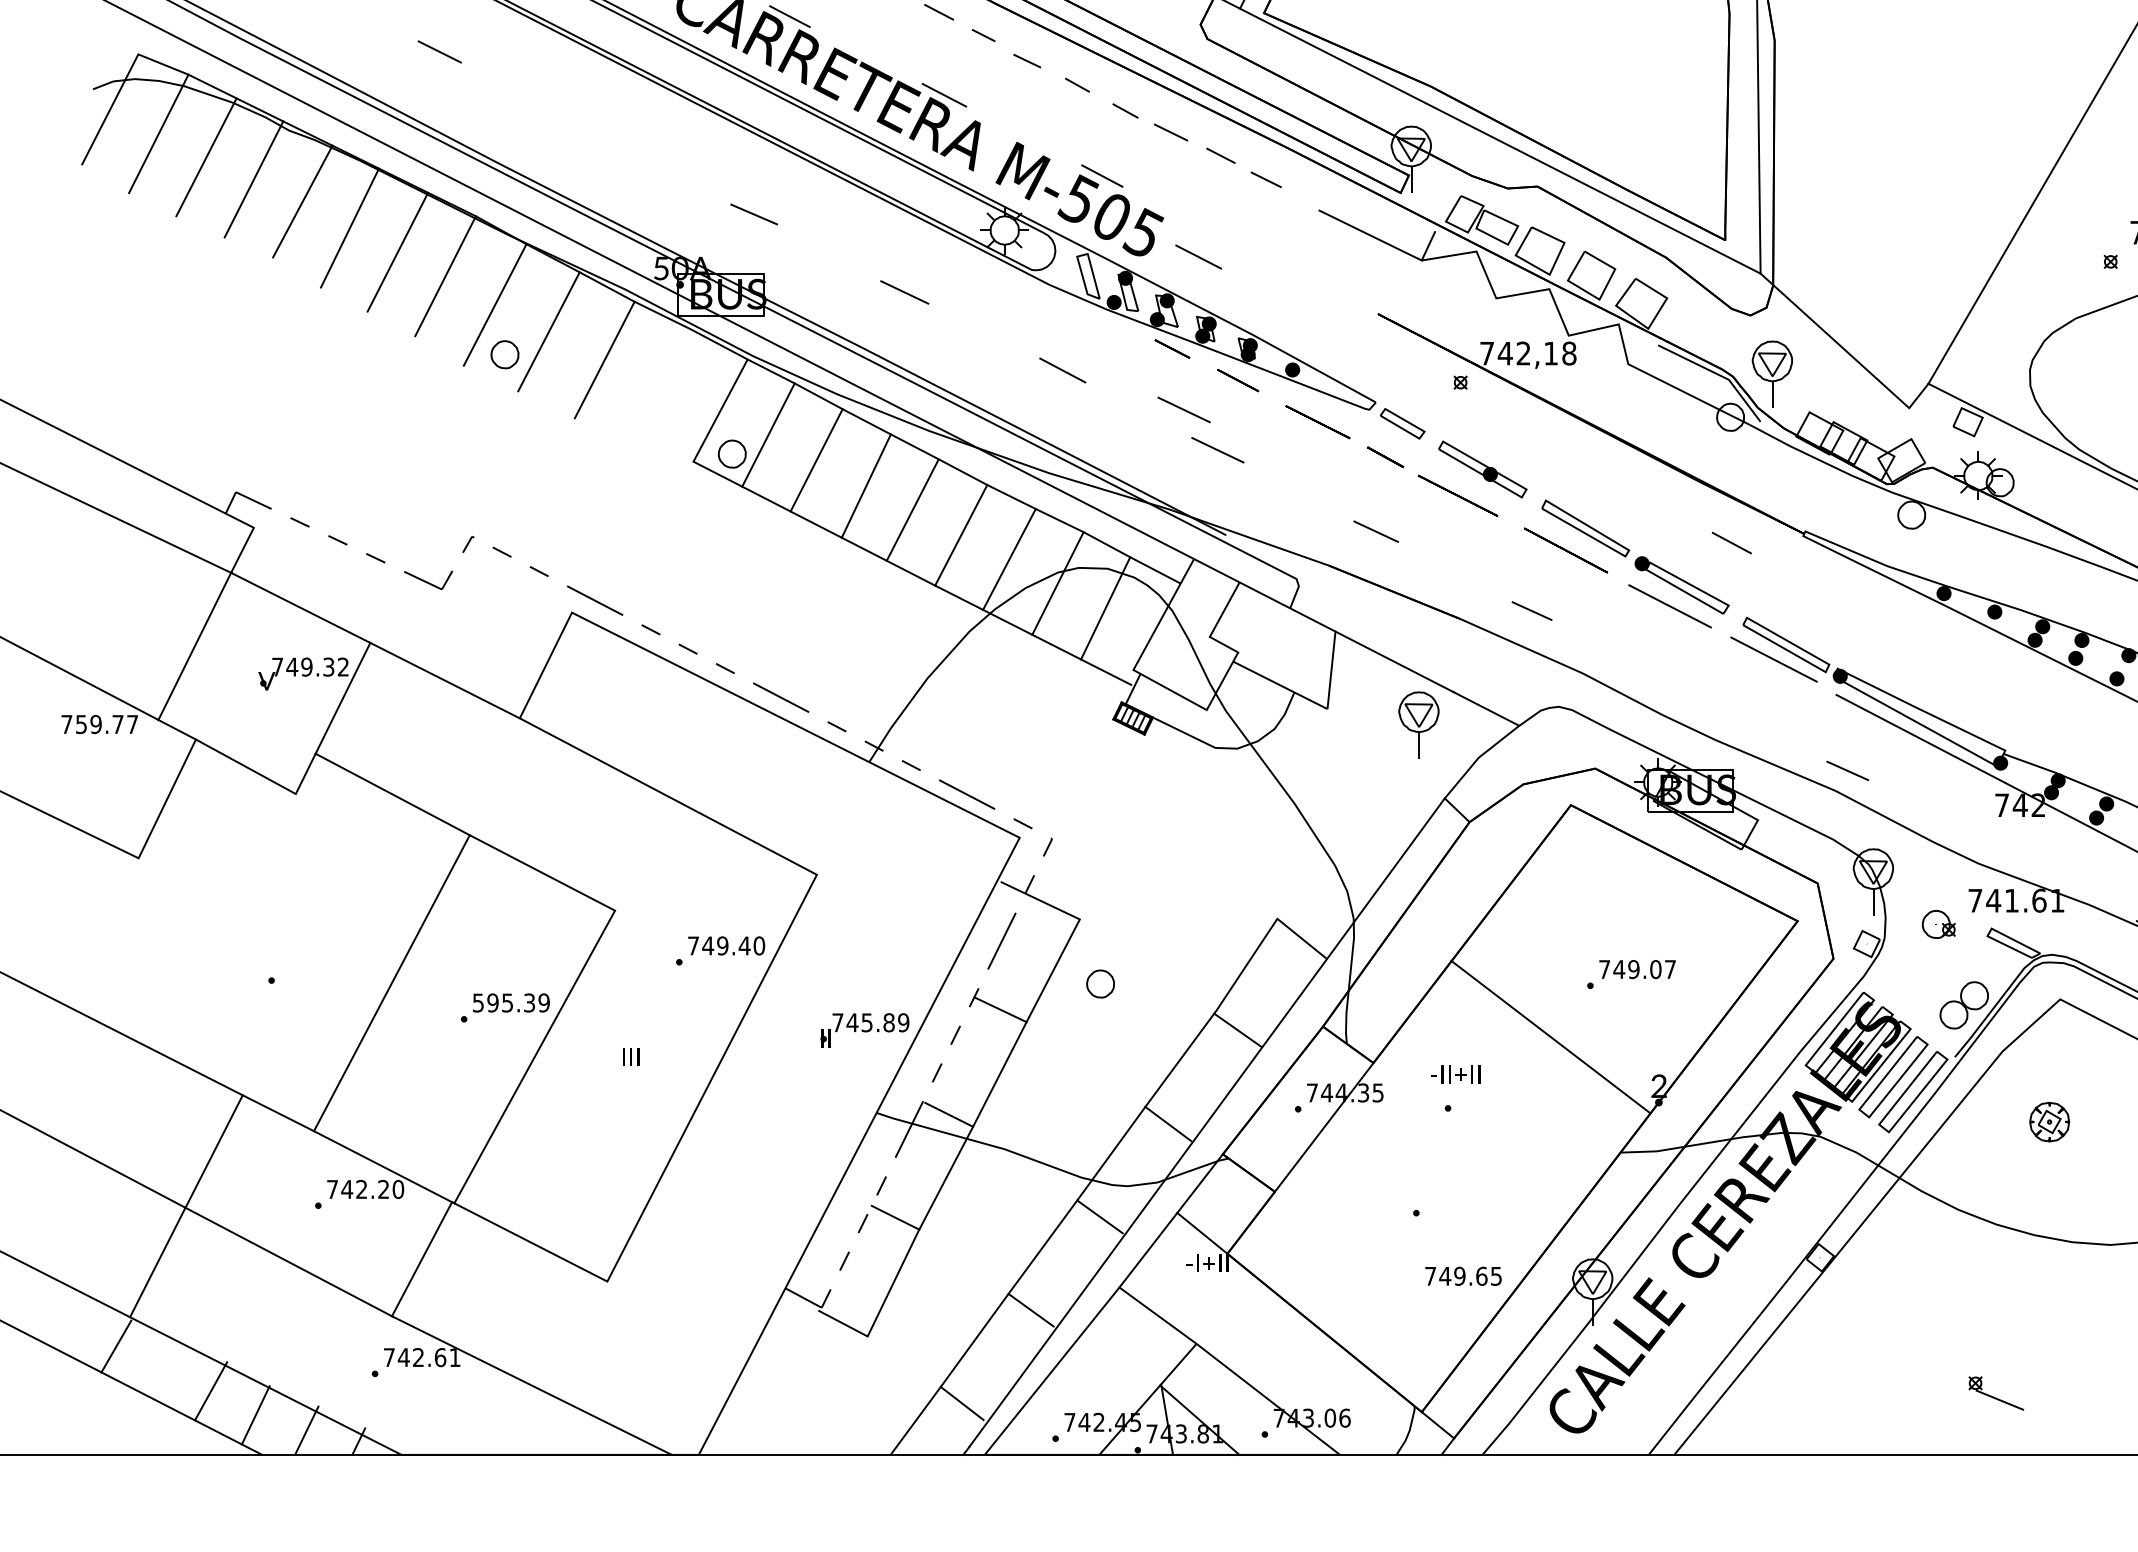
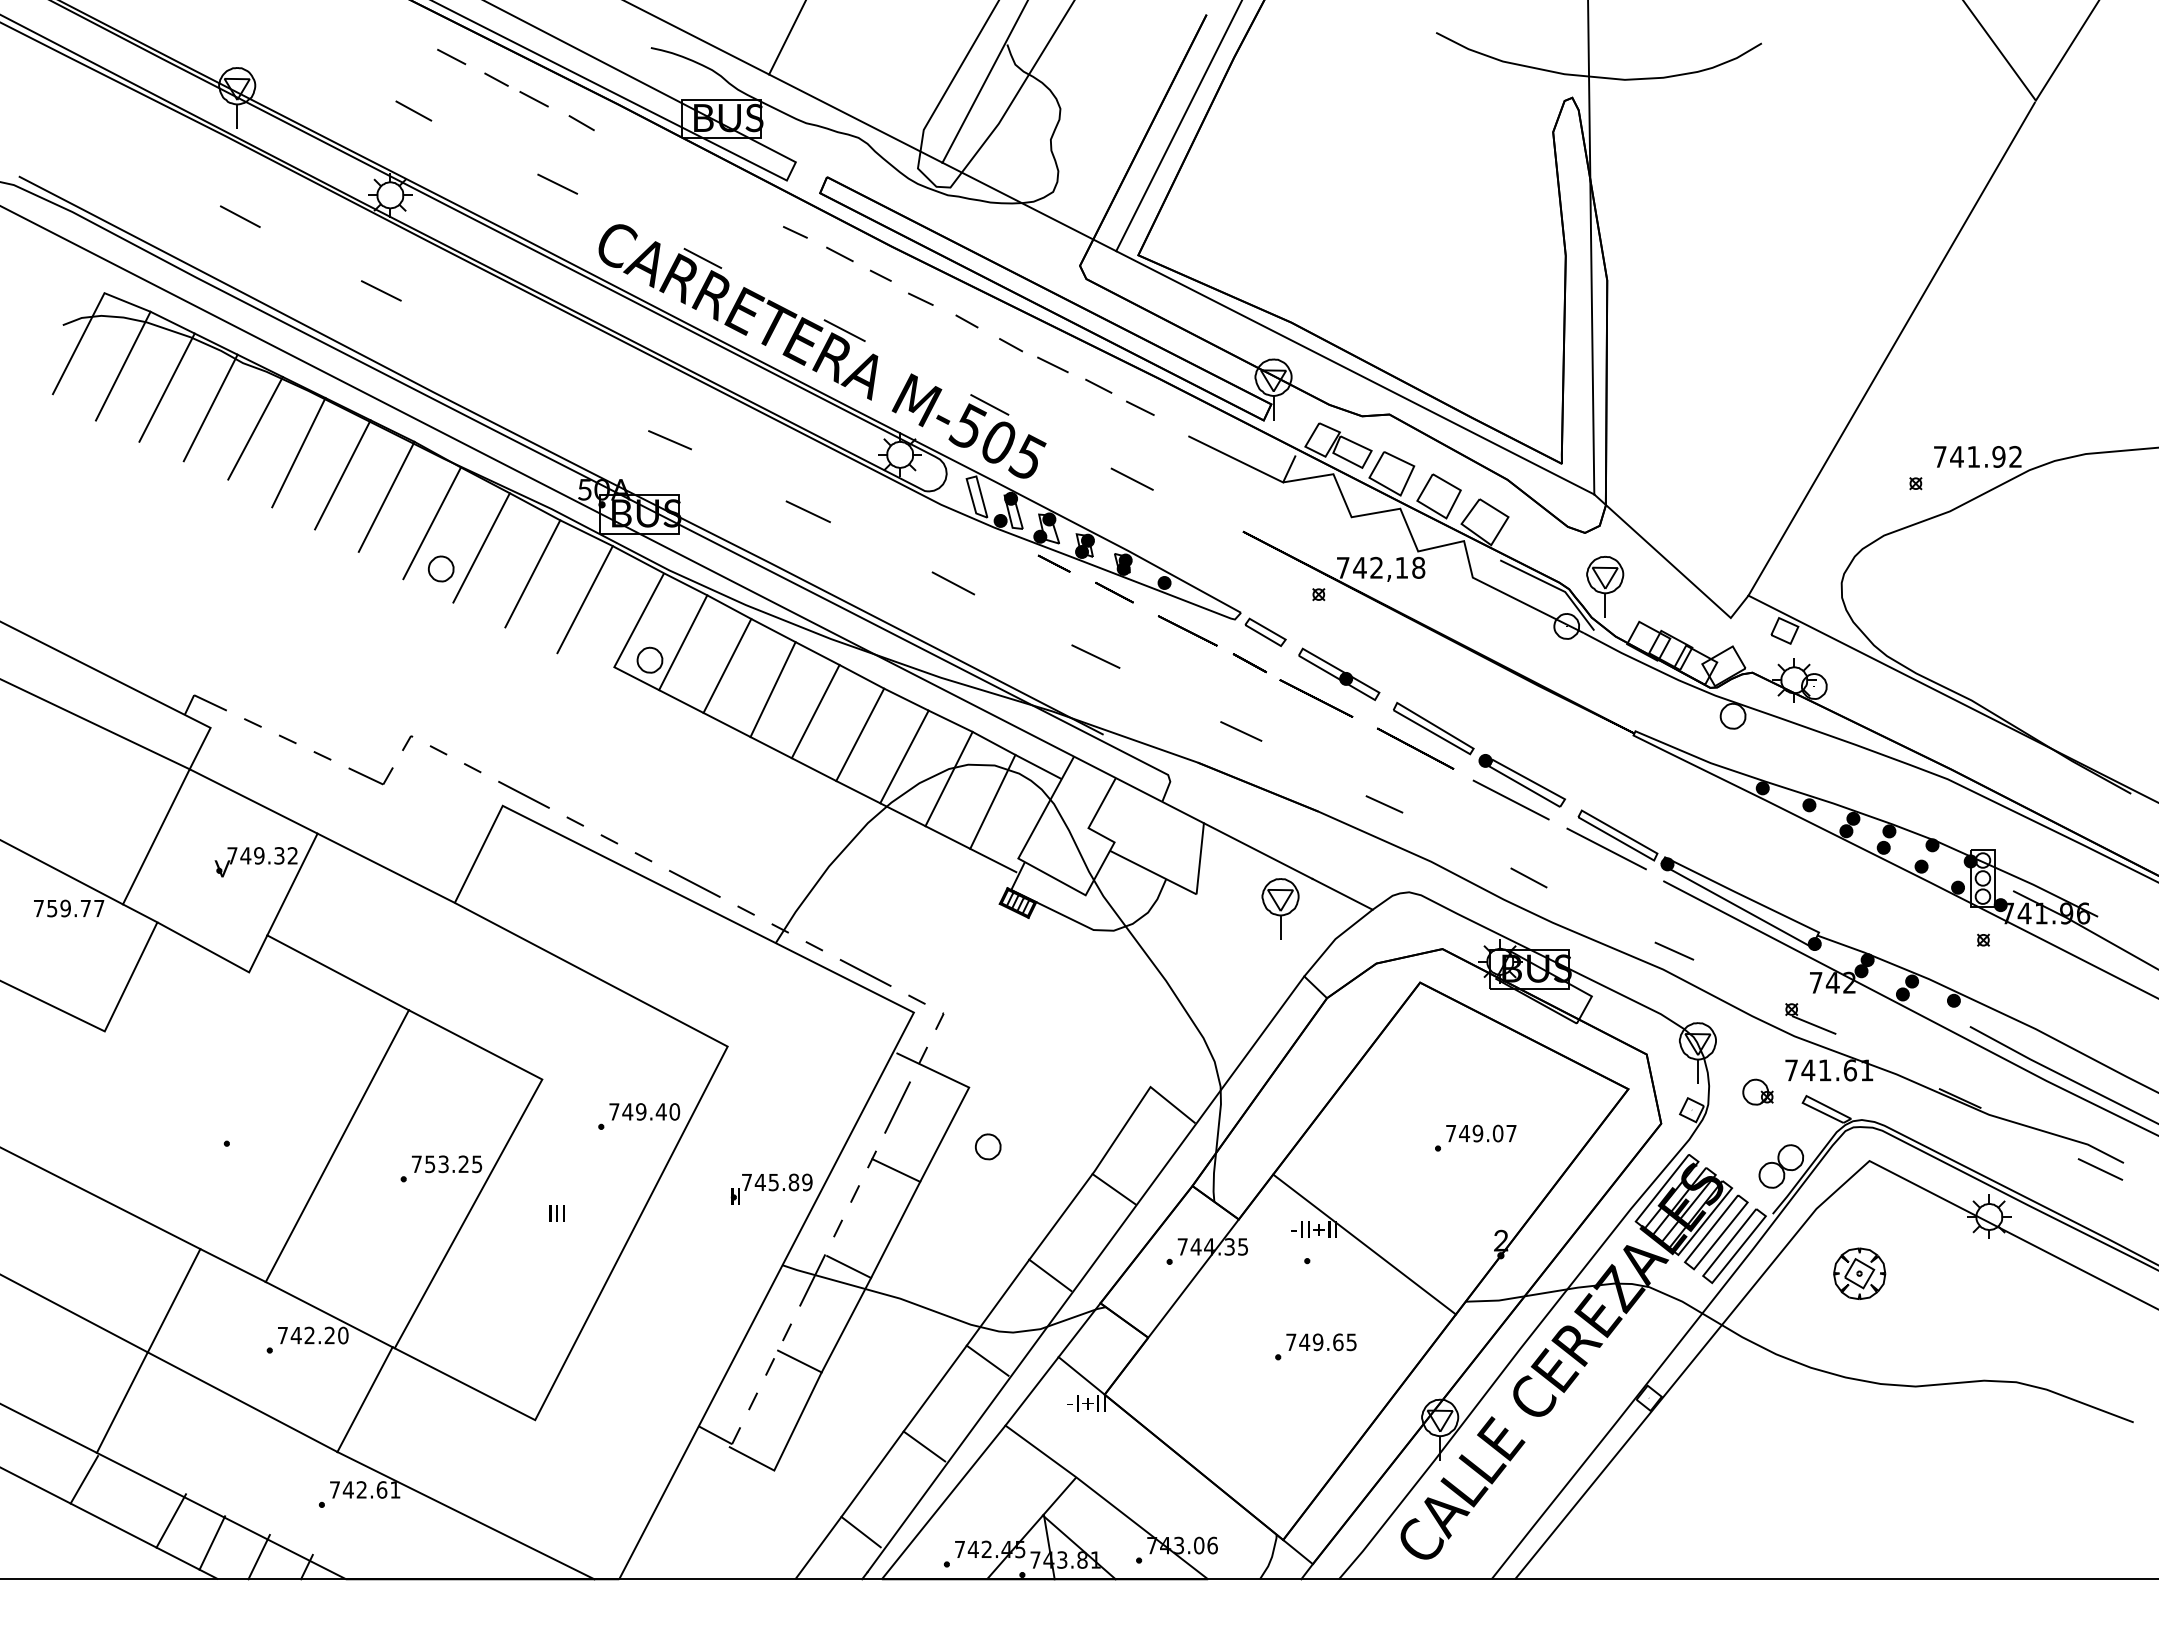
line: (1197, 256) -> (1131, 478), moved
line: (661, 387) -> (584, 599), added
line: (1183, 409) -> (1064, 619), removed
line: (1731, 542) -> (1528, 877), moved
text: (510, 1003) -> (446, 1164), 595.39 -> 753.25
line: (1550, 1036) -> (1364, 1244), moved
part: (2049, 1121) -> (1859, 1273), size x1.43
text: (1463, 1276) -> (1321, 1342), moved
part: (1996, 1393) -> (1810, 1018), moved

